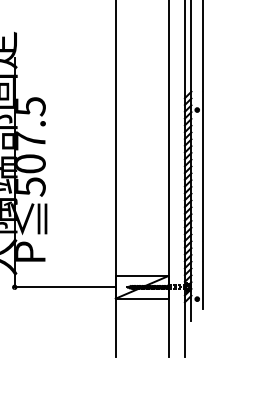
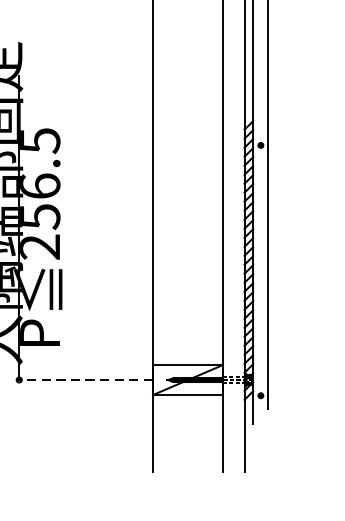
text: (30, 163) -> (40, 216), 507.5 -> 256.5
line: (64, 287) -> (85, 380), solid -> dashed

